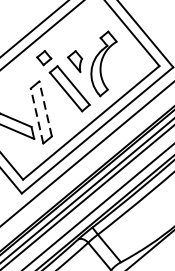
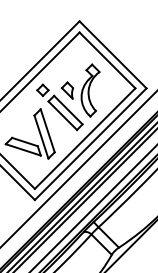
line: (45, 108) -> (47, 130), dashed -> solid
line: (37, 116) -> (41, 137), dashed -> solid

